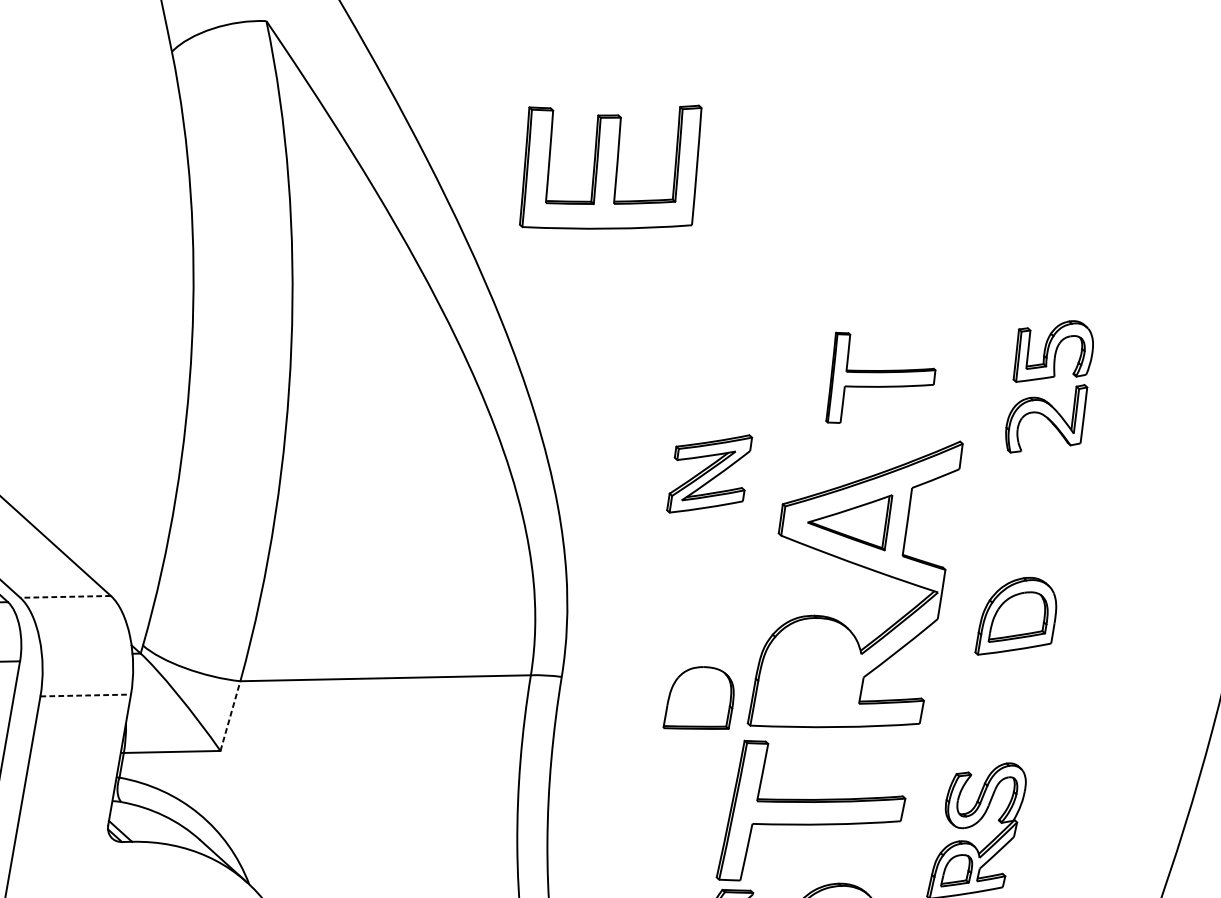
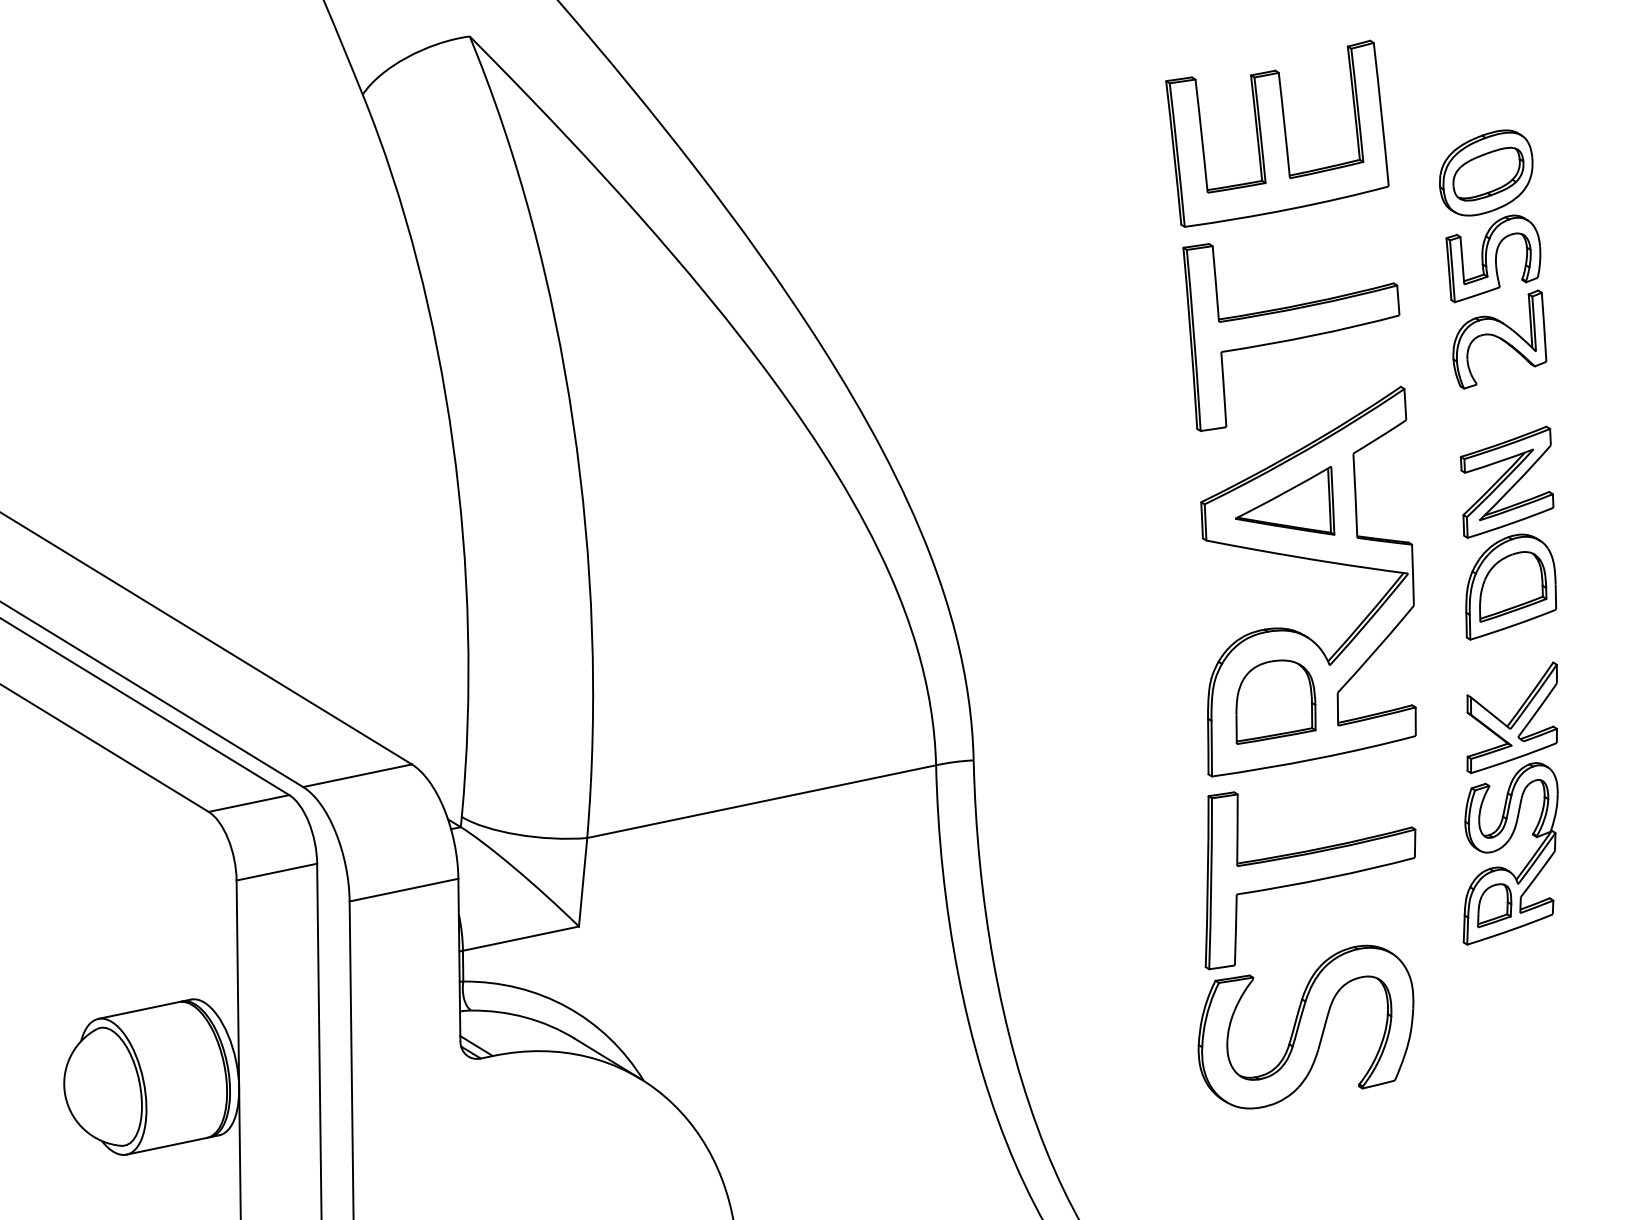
part: (610, 166) -> (1277, 133), moved
part: (1060, 282) -> (1486, 172), added
part: (879, 385) -> (1291, 337), size x1.67
part: (709, 473) -> (1506, 481), moved
line: (65, 596) -> (357, 775), dashed -> solid
line: (86, 695) -> (404, 890), dashed -> solid
part: (700, 699) -> (1275, 701), moved
line: (230, 715) -> (583, 881), dashed -> solid
part: (999, 723) -> (1511, 717), added

